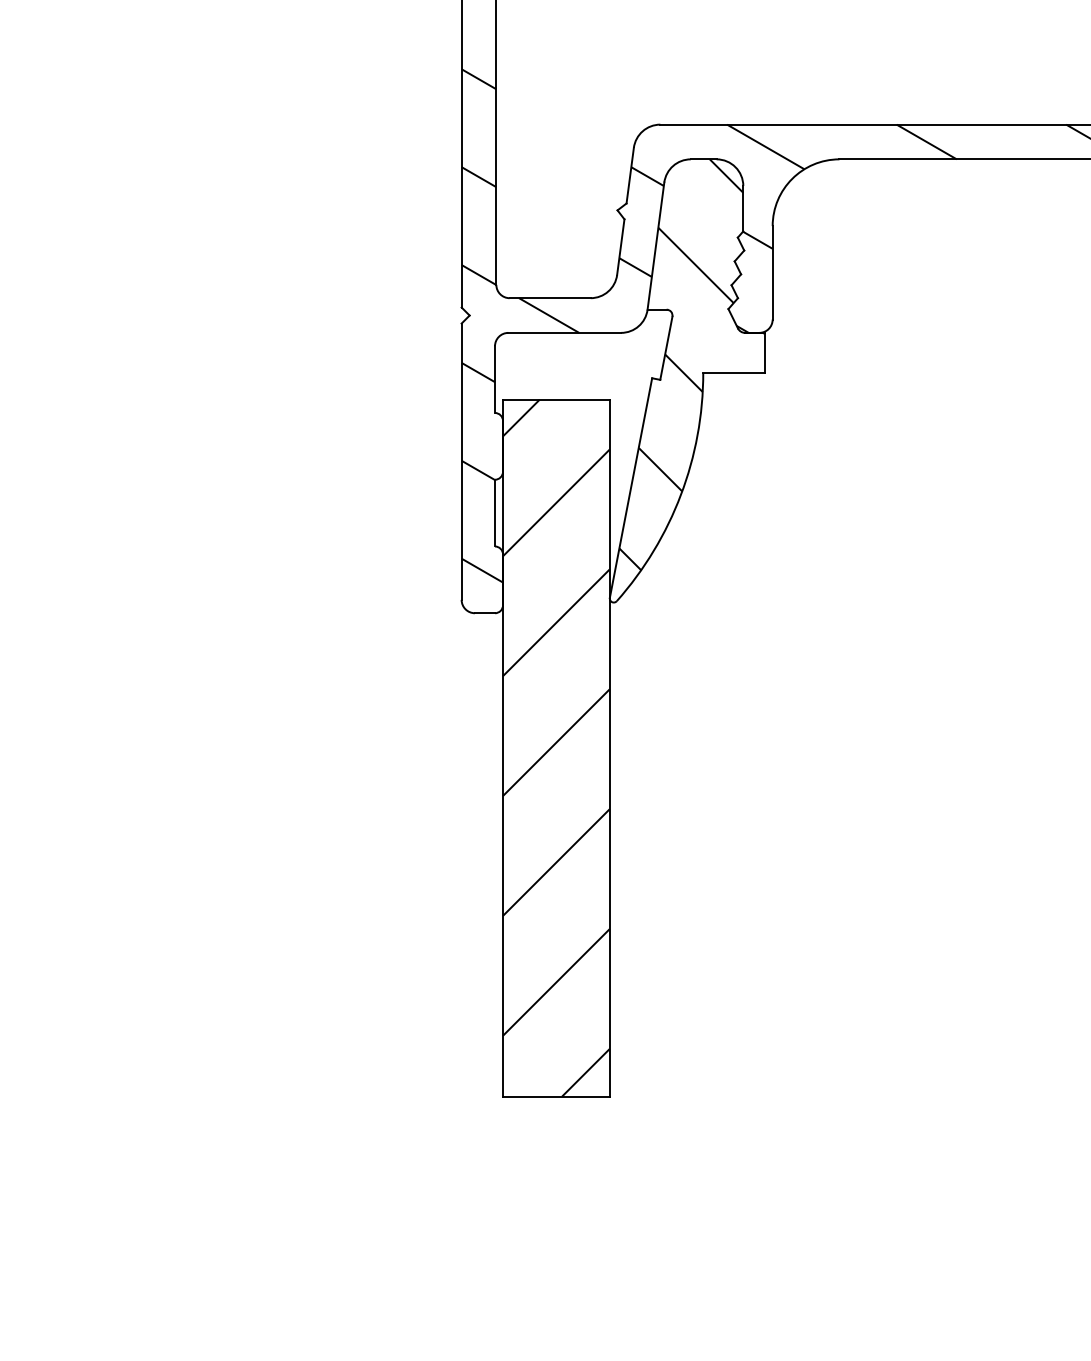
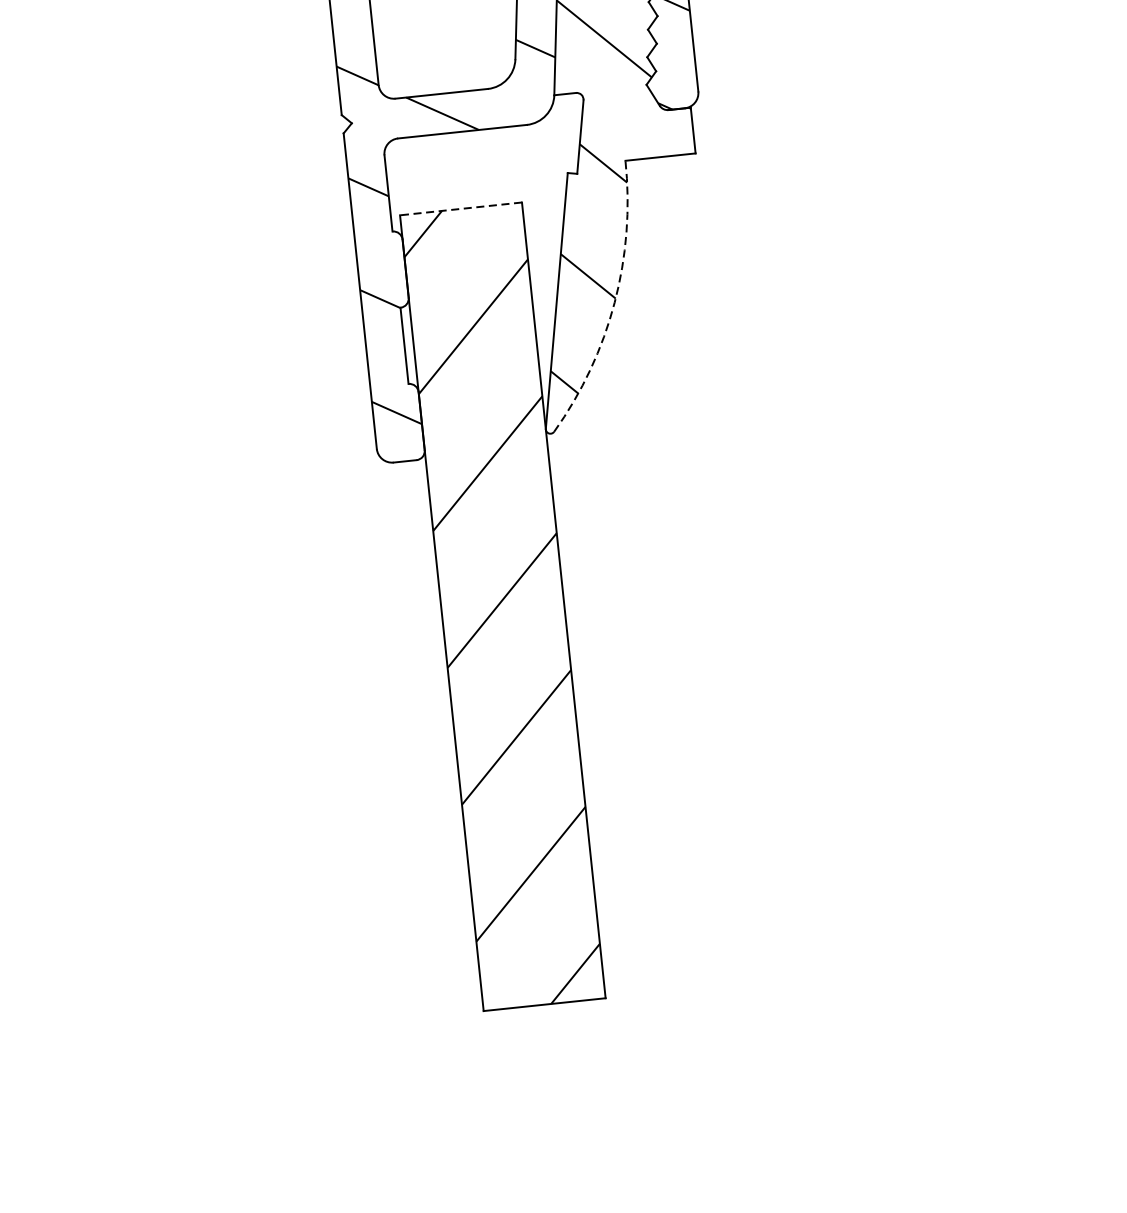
line: (555, 399) -> (459, 208), solid -> dashed
arc: (680, 494) -> (614, 302), solid -> dashed

